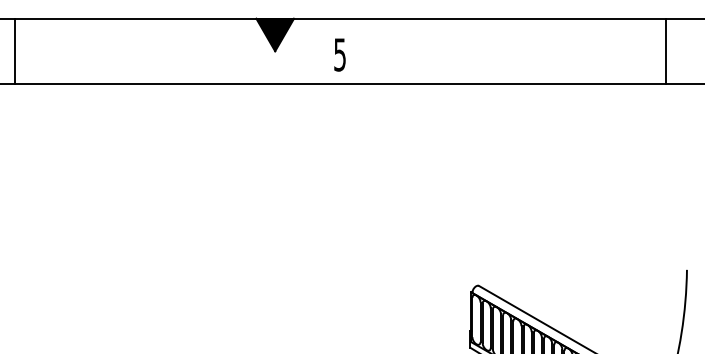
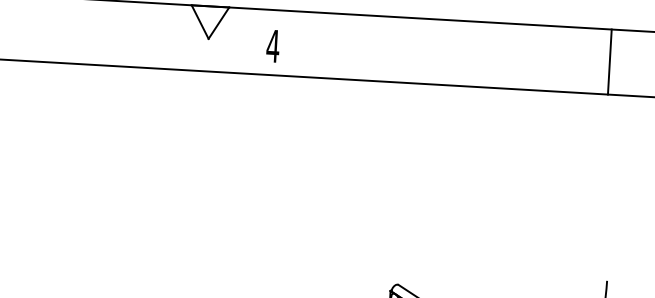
fill: (275, 34) -> (209, 22), removed
line: (666, 50) -> (610, 61), moved
text: (339, 54) -> (272, 45), 5 -> 4

